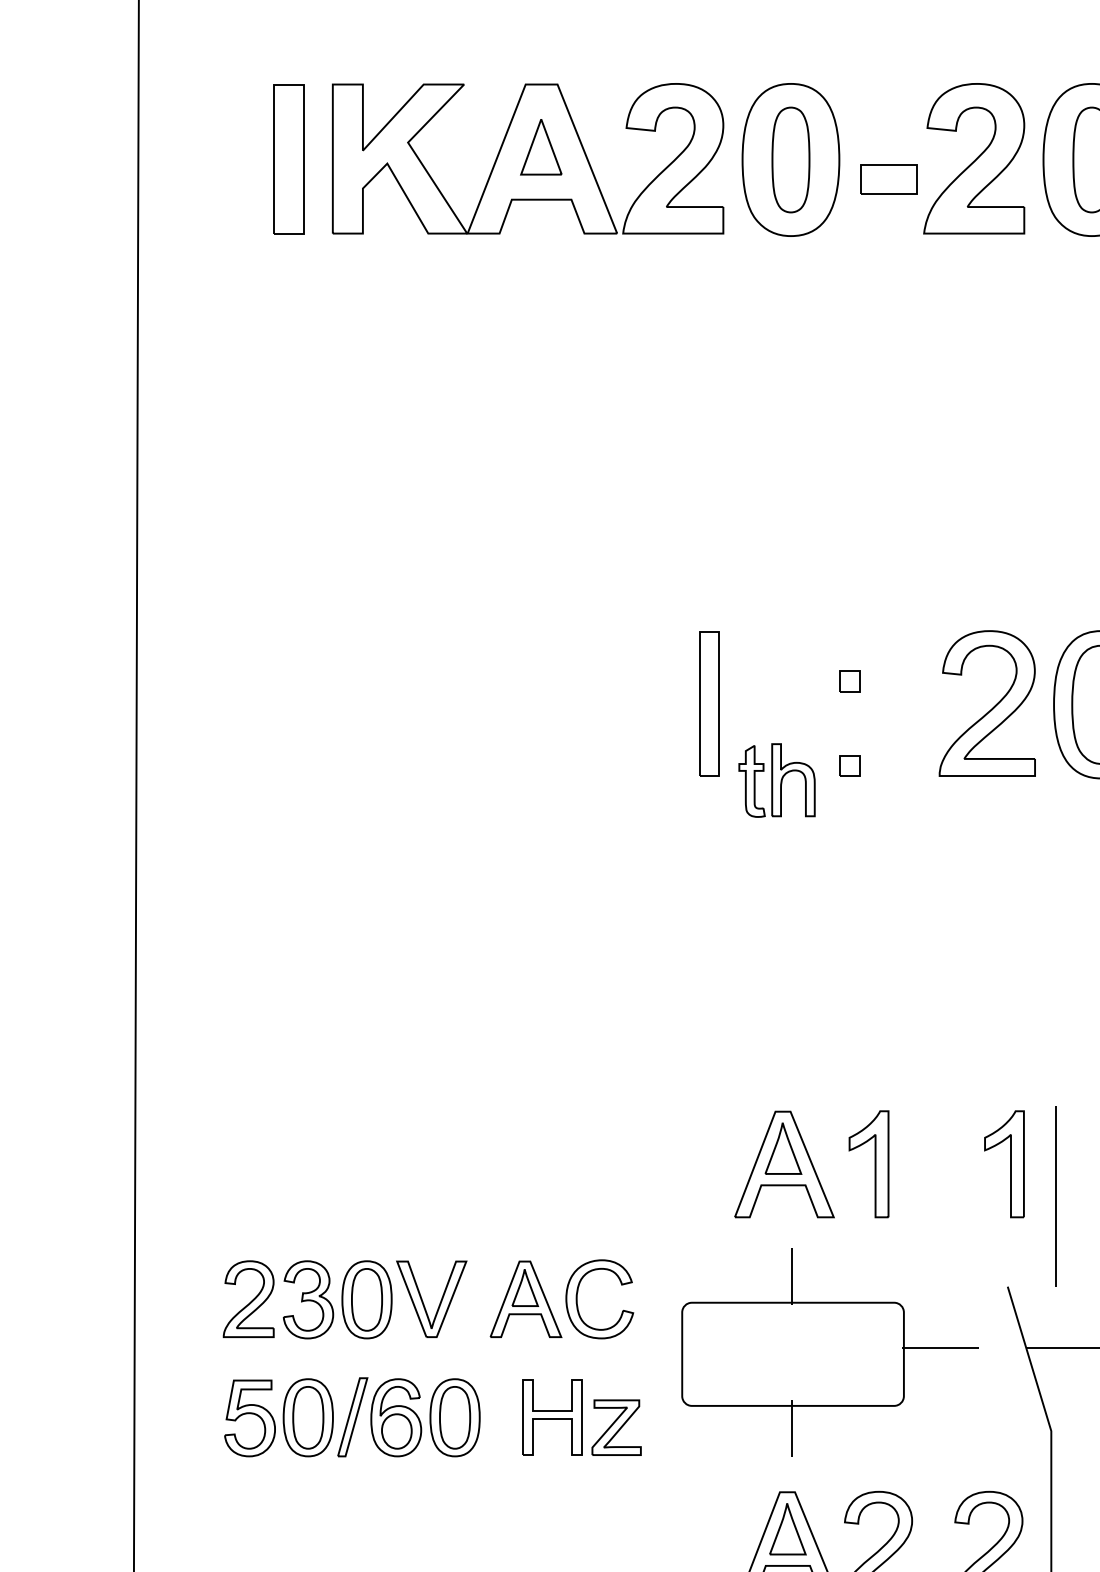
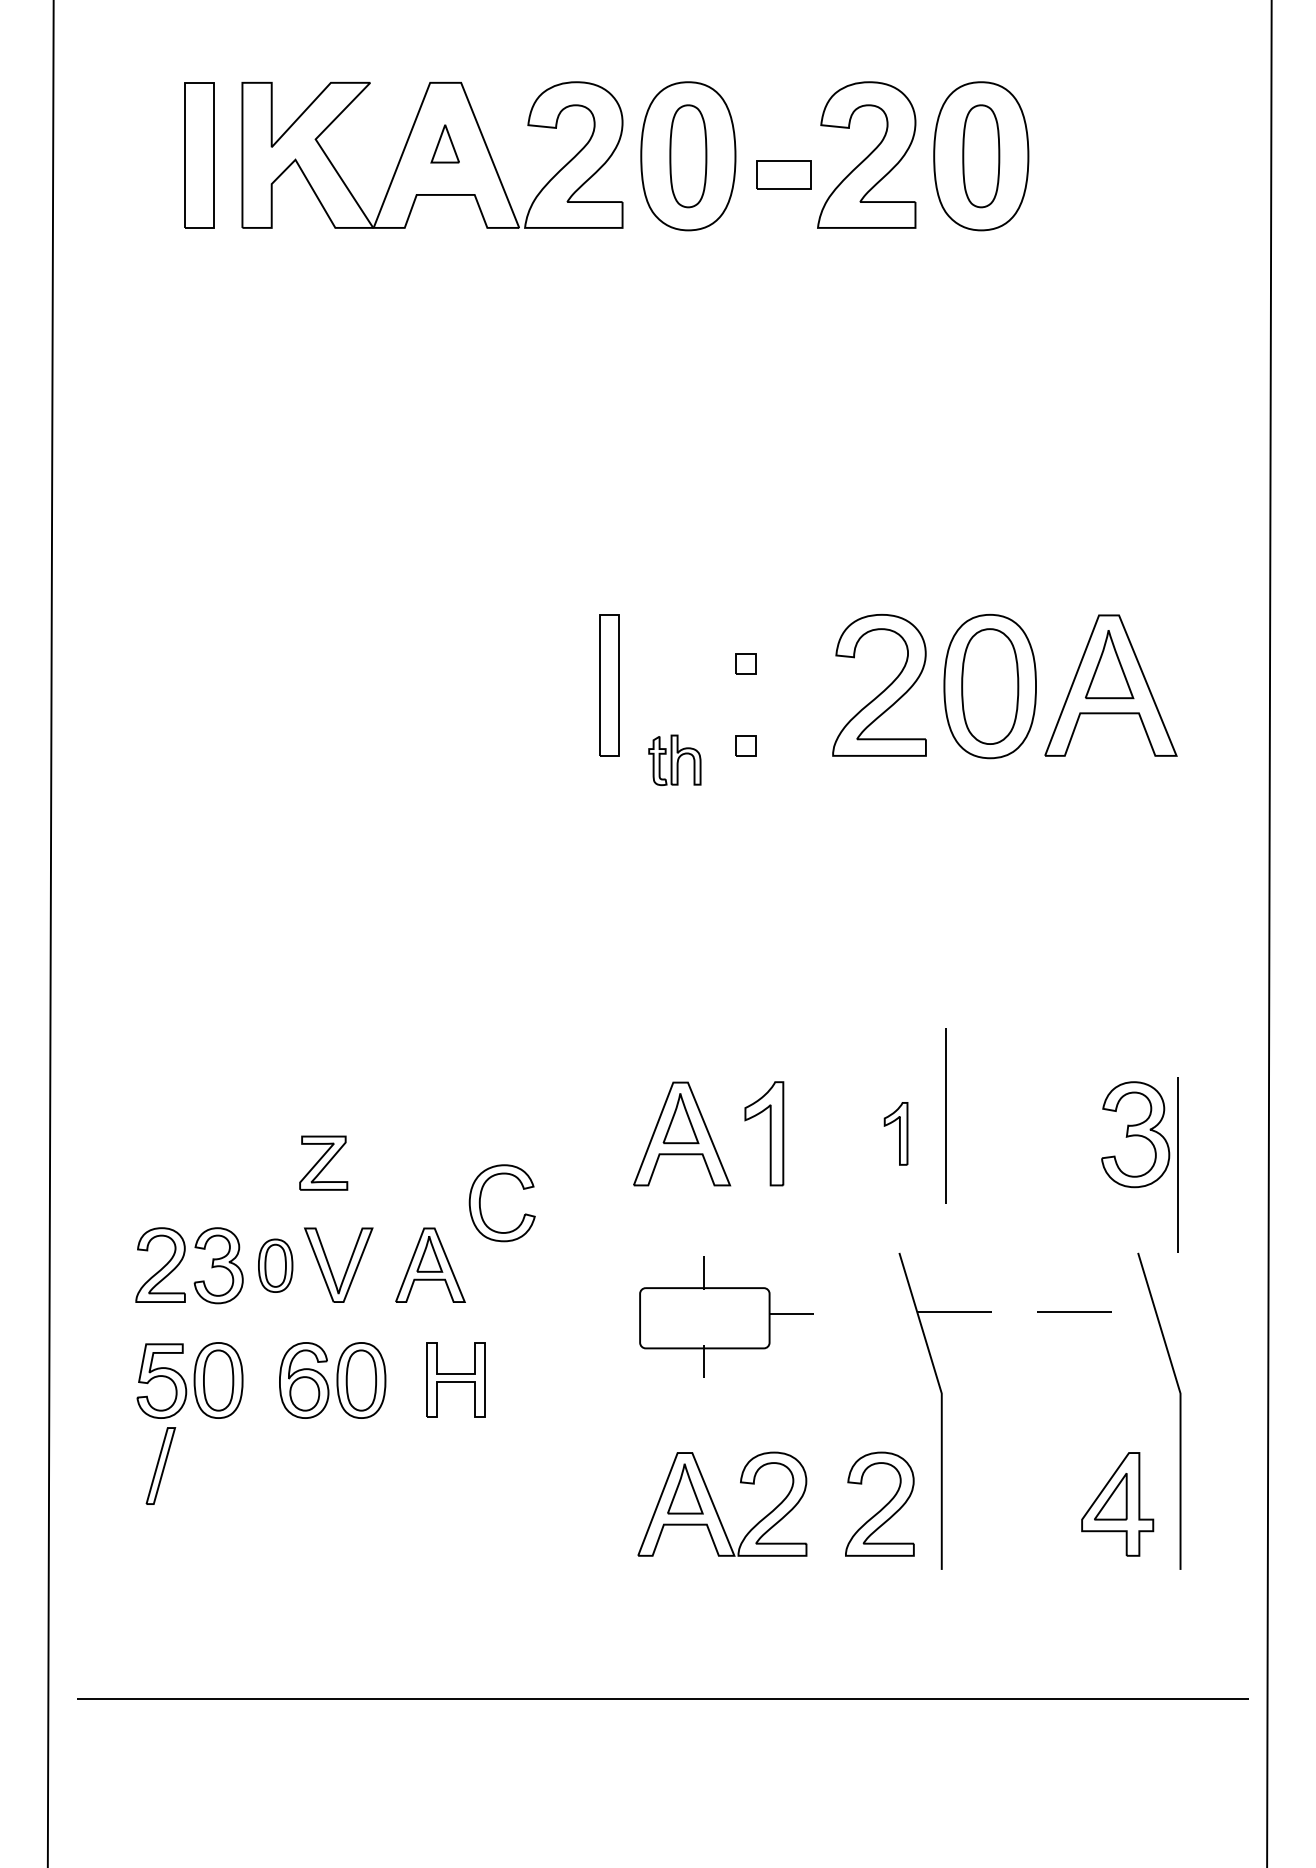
part: (540, 146) -> (444, 143), size x0.7
part: (776, 780) -> (674, 760), size x0.7
part: (1003, 1163) -> (895, 1133), size x0.6
line: (1055, 1195) -> (945, 1115), moved
part: (578, 1293) -> (481, 1197), moved
part: (366, 1299) -> (275, 1265), size x0.7
part: (830, 1353) -> (726, 1317), size x0.6
part: (352, 1416) -> (160, 1465), moved
part: (616, 1426) -> (323, 1162), moved

